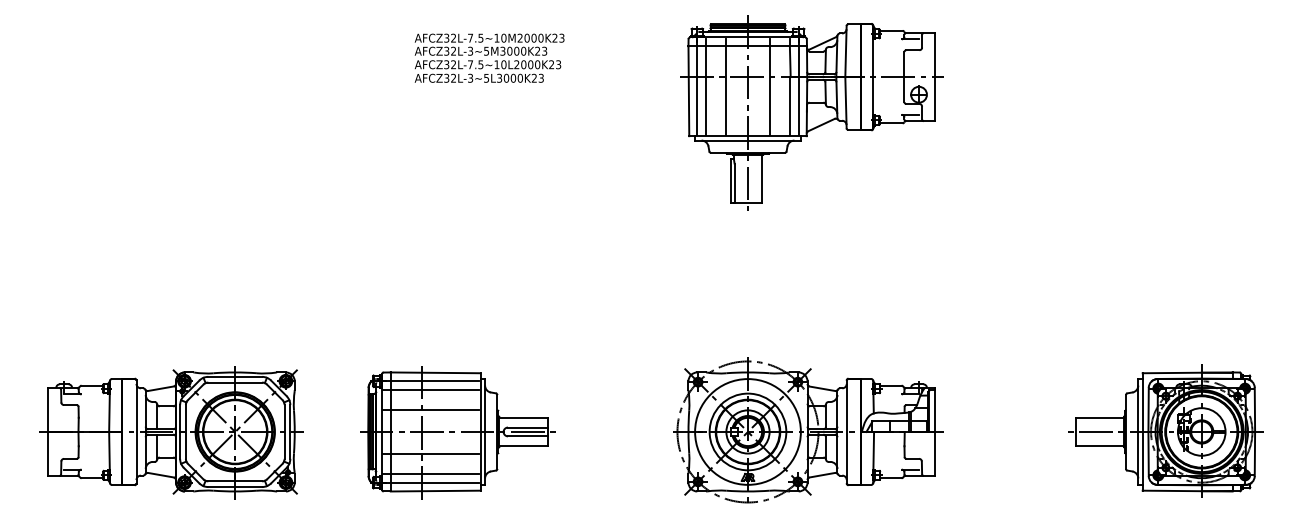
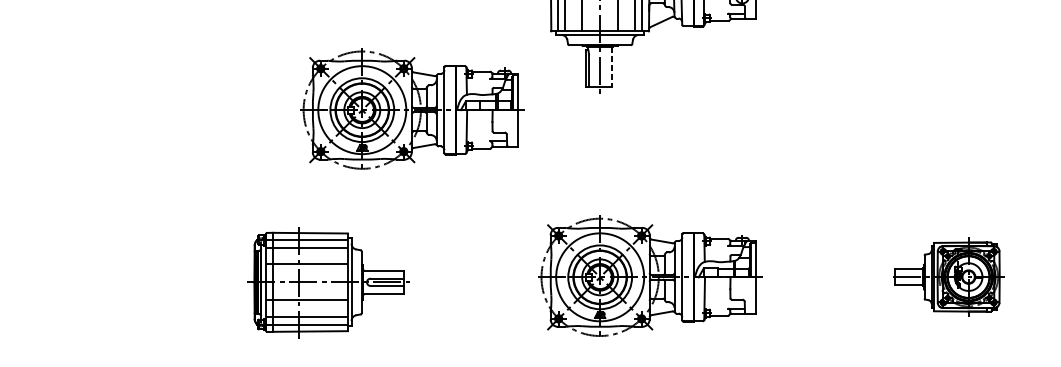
line: (762, 179) -> (612, 67), solid -> dashed
part: (522, 229) -> (412, 108), added
part: (1165, 430) -> (947, 276), size x0.7
part: (171, 432) -> (120, 277), removed
part: (457, 432) -> (328, 282), moved

